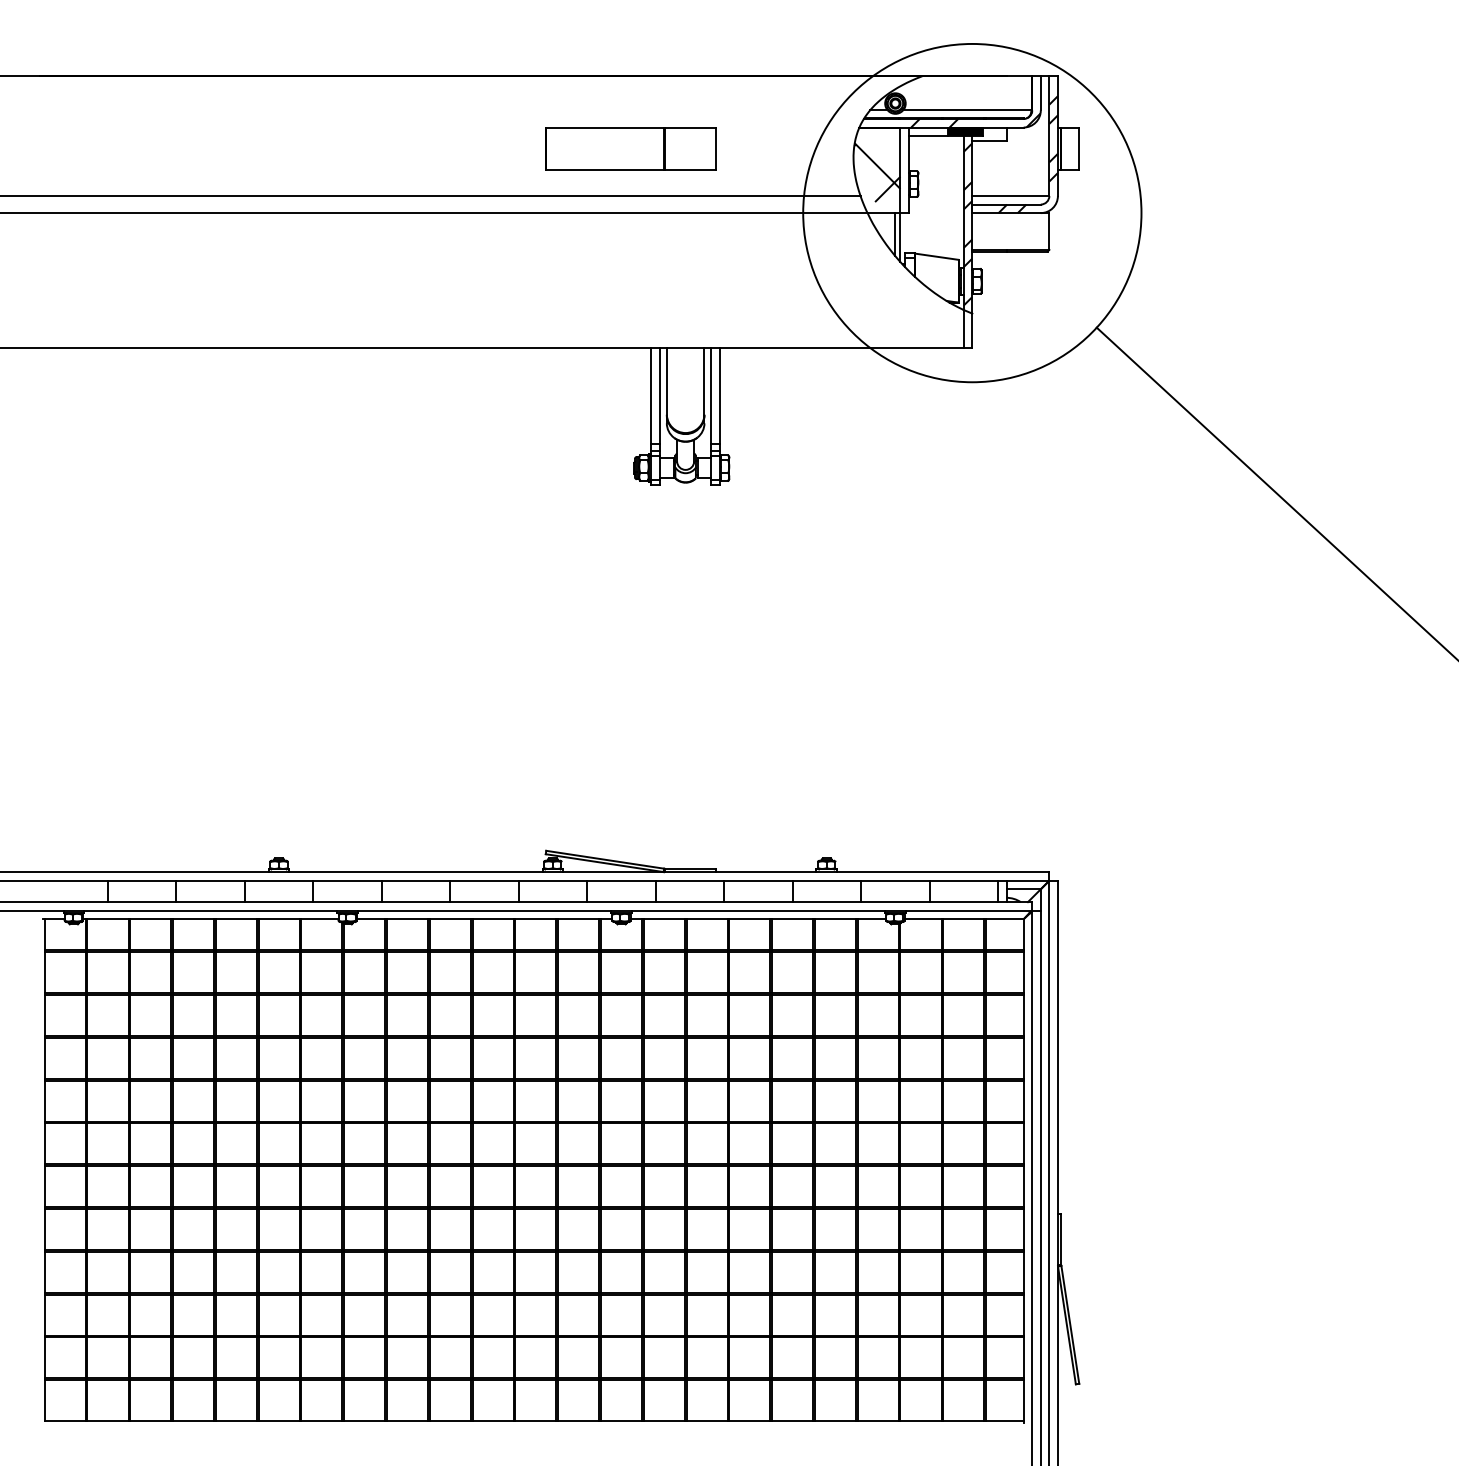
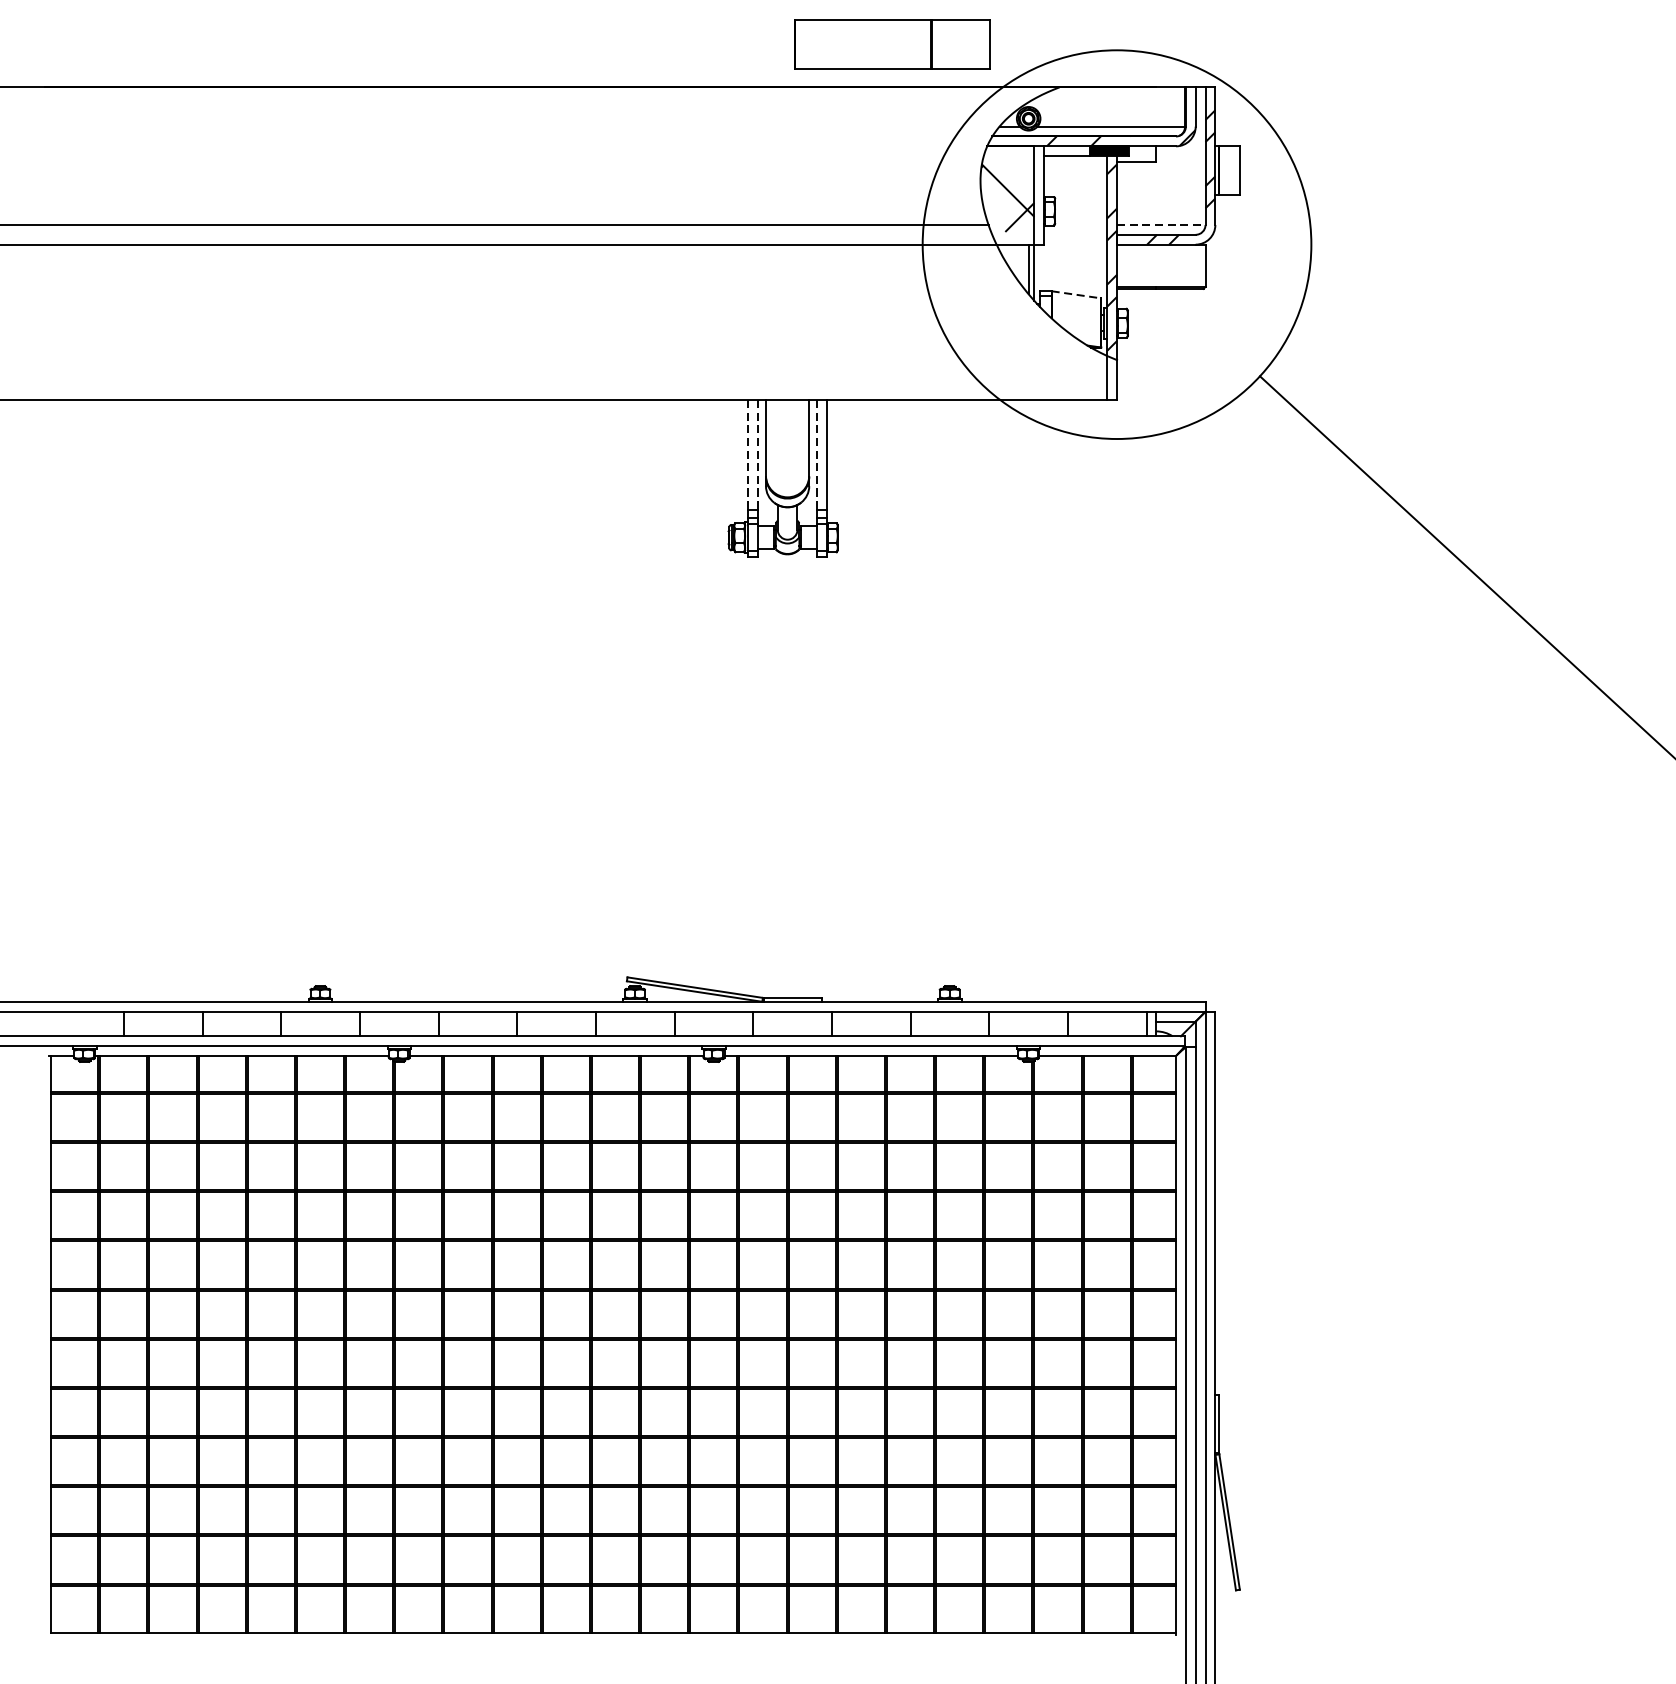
part: (630, 148) -> (892, 44), moved
line: (1010, 196) -> (1160, 225), solid -> dashed
line: (937, 256) -> (1076, 294), solid -> dashed
line: (651, 396) -> (748, 455), solid -> dashed
line: (659, 396) -> (757, 455), solid -> dashed
line: (711, 396) -> (817, 455), solid -> dashed

